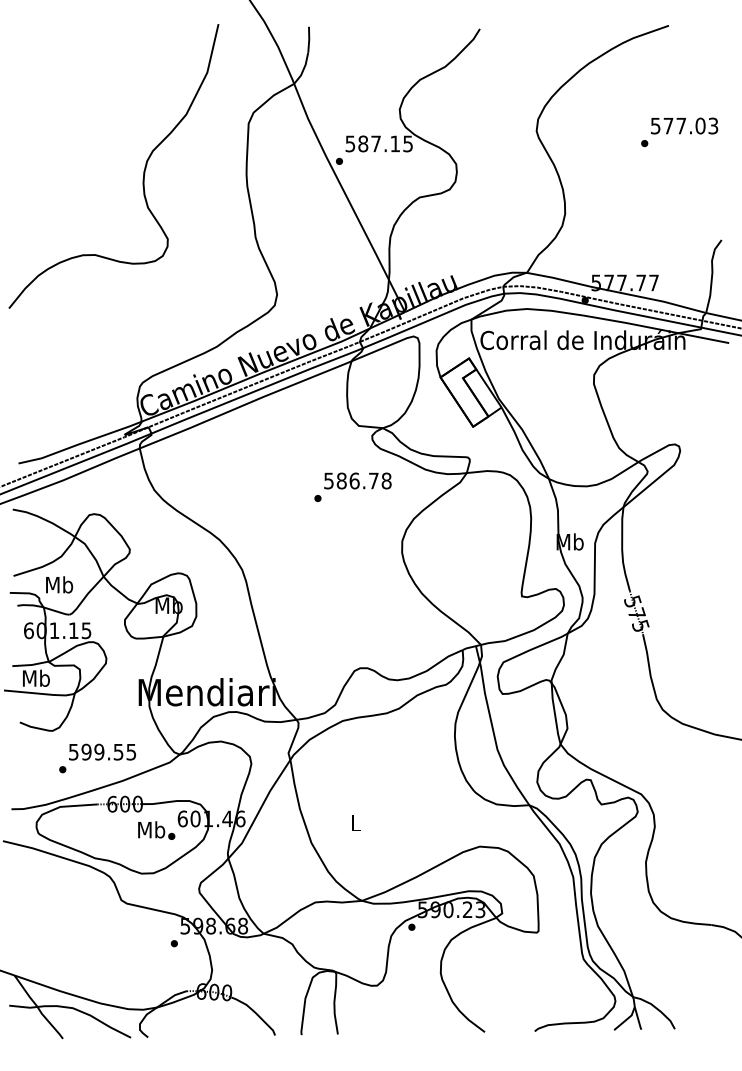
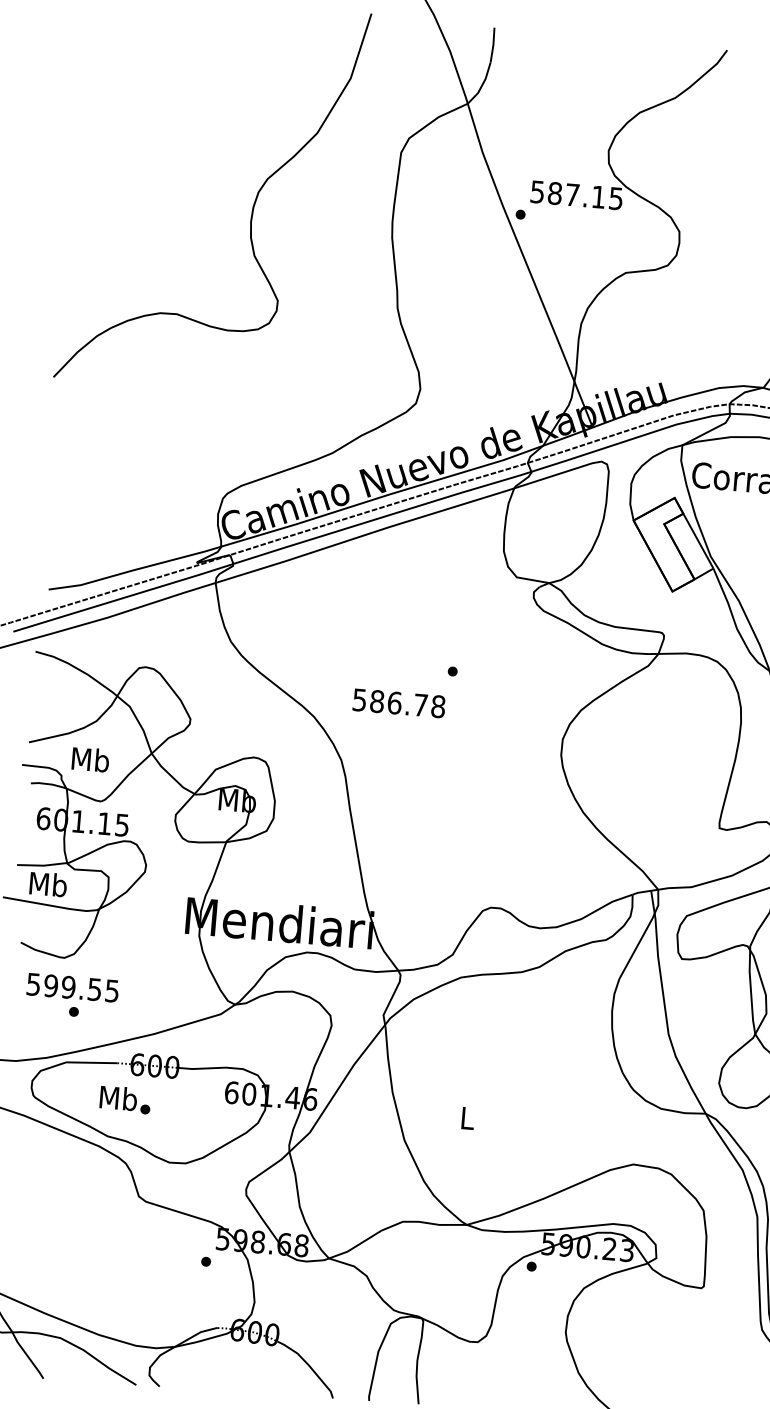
text: (357, 480) -> (398, 702), moved
text: (102, 751) -> (72, 986), moved
text: (156, 830) -> (125, 1099), moved

